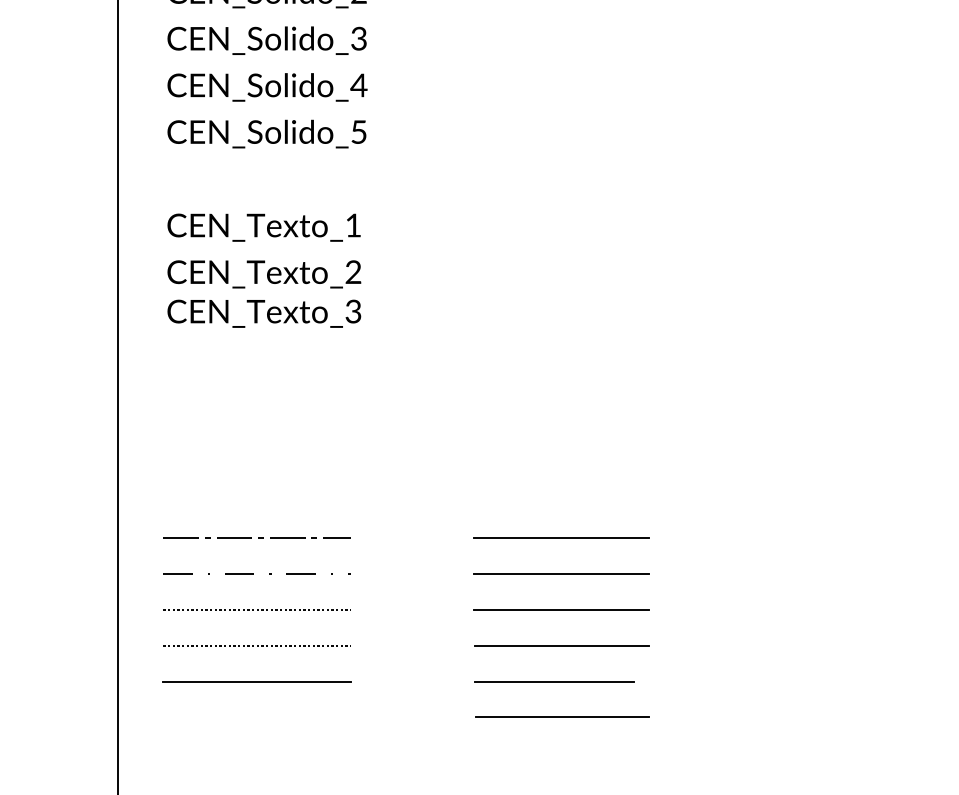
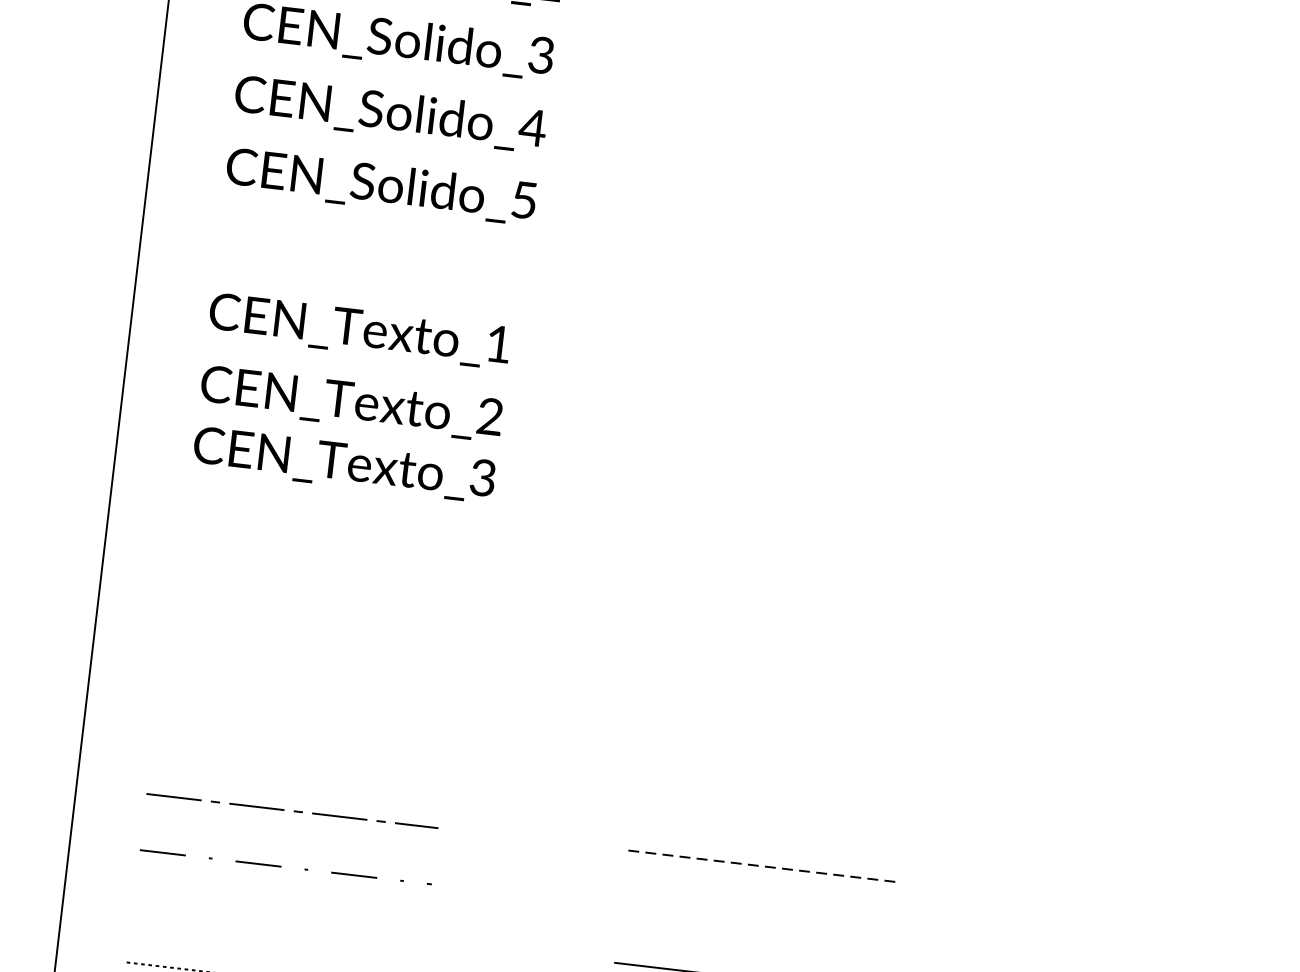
line: (561, 537) -> (764, 866), solid -> dashed
line: (561, 573) -> (758, 922), removed
line: (257, 609) -> (279, 922), removed

